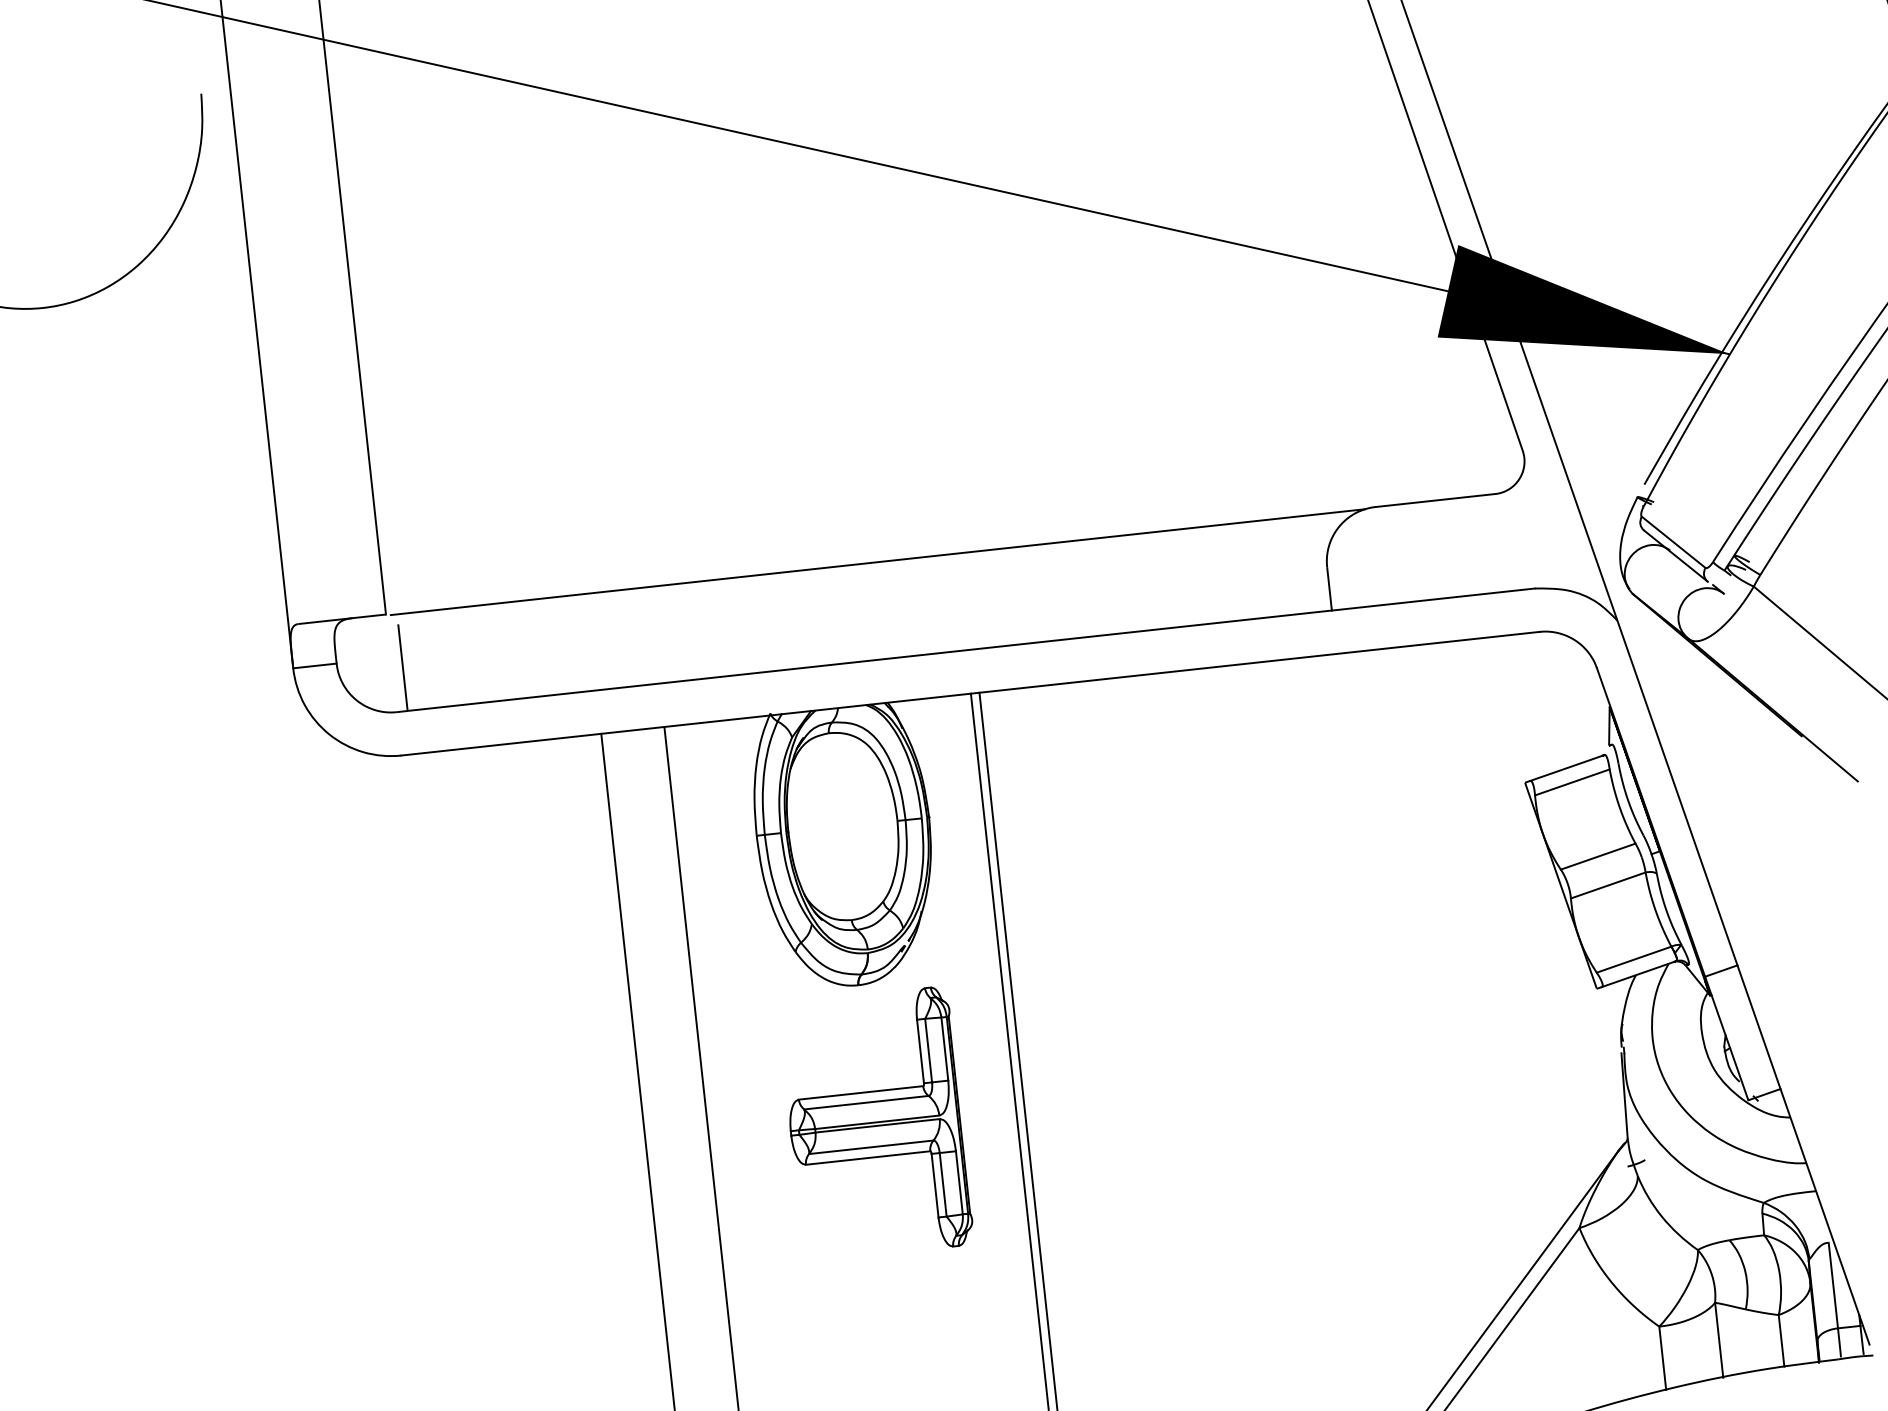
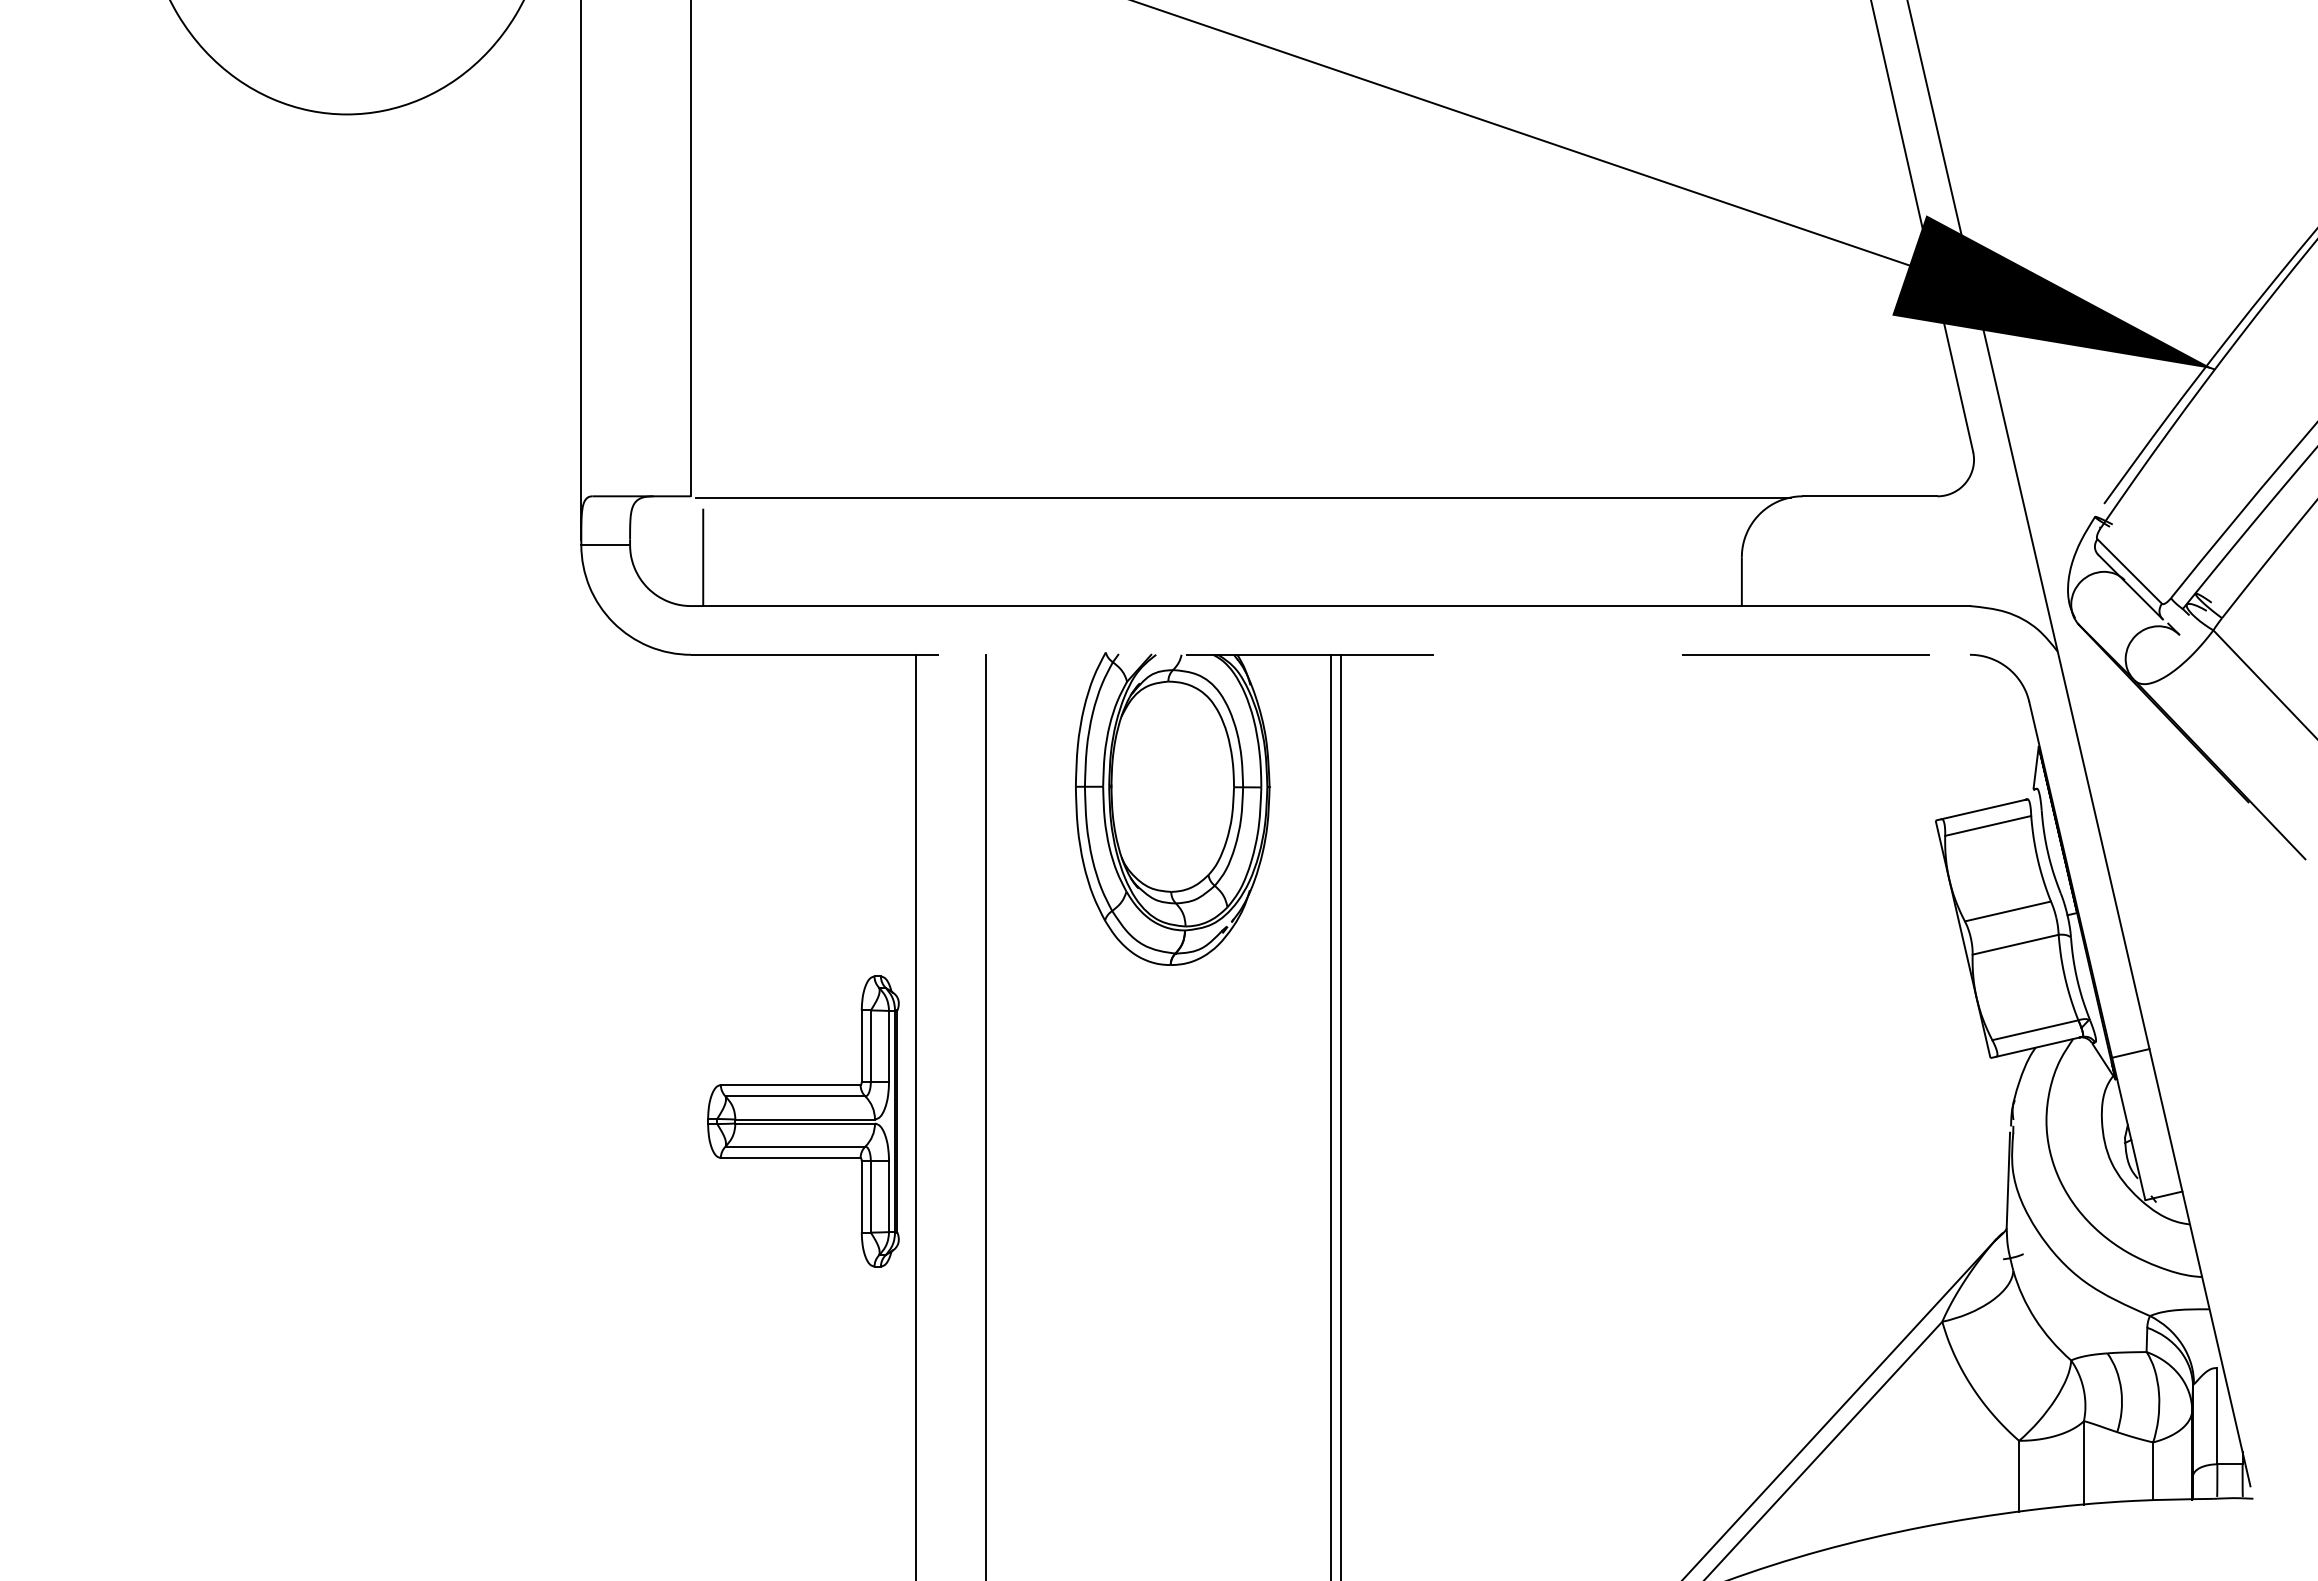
line: (970, 693) -> (1330, 654), solid -> dashed
part: (875, 1124) -> (803, 1121), moved

